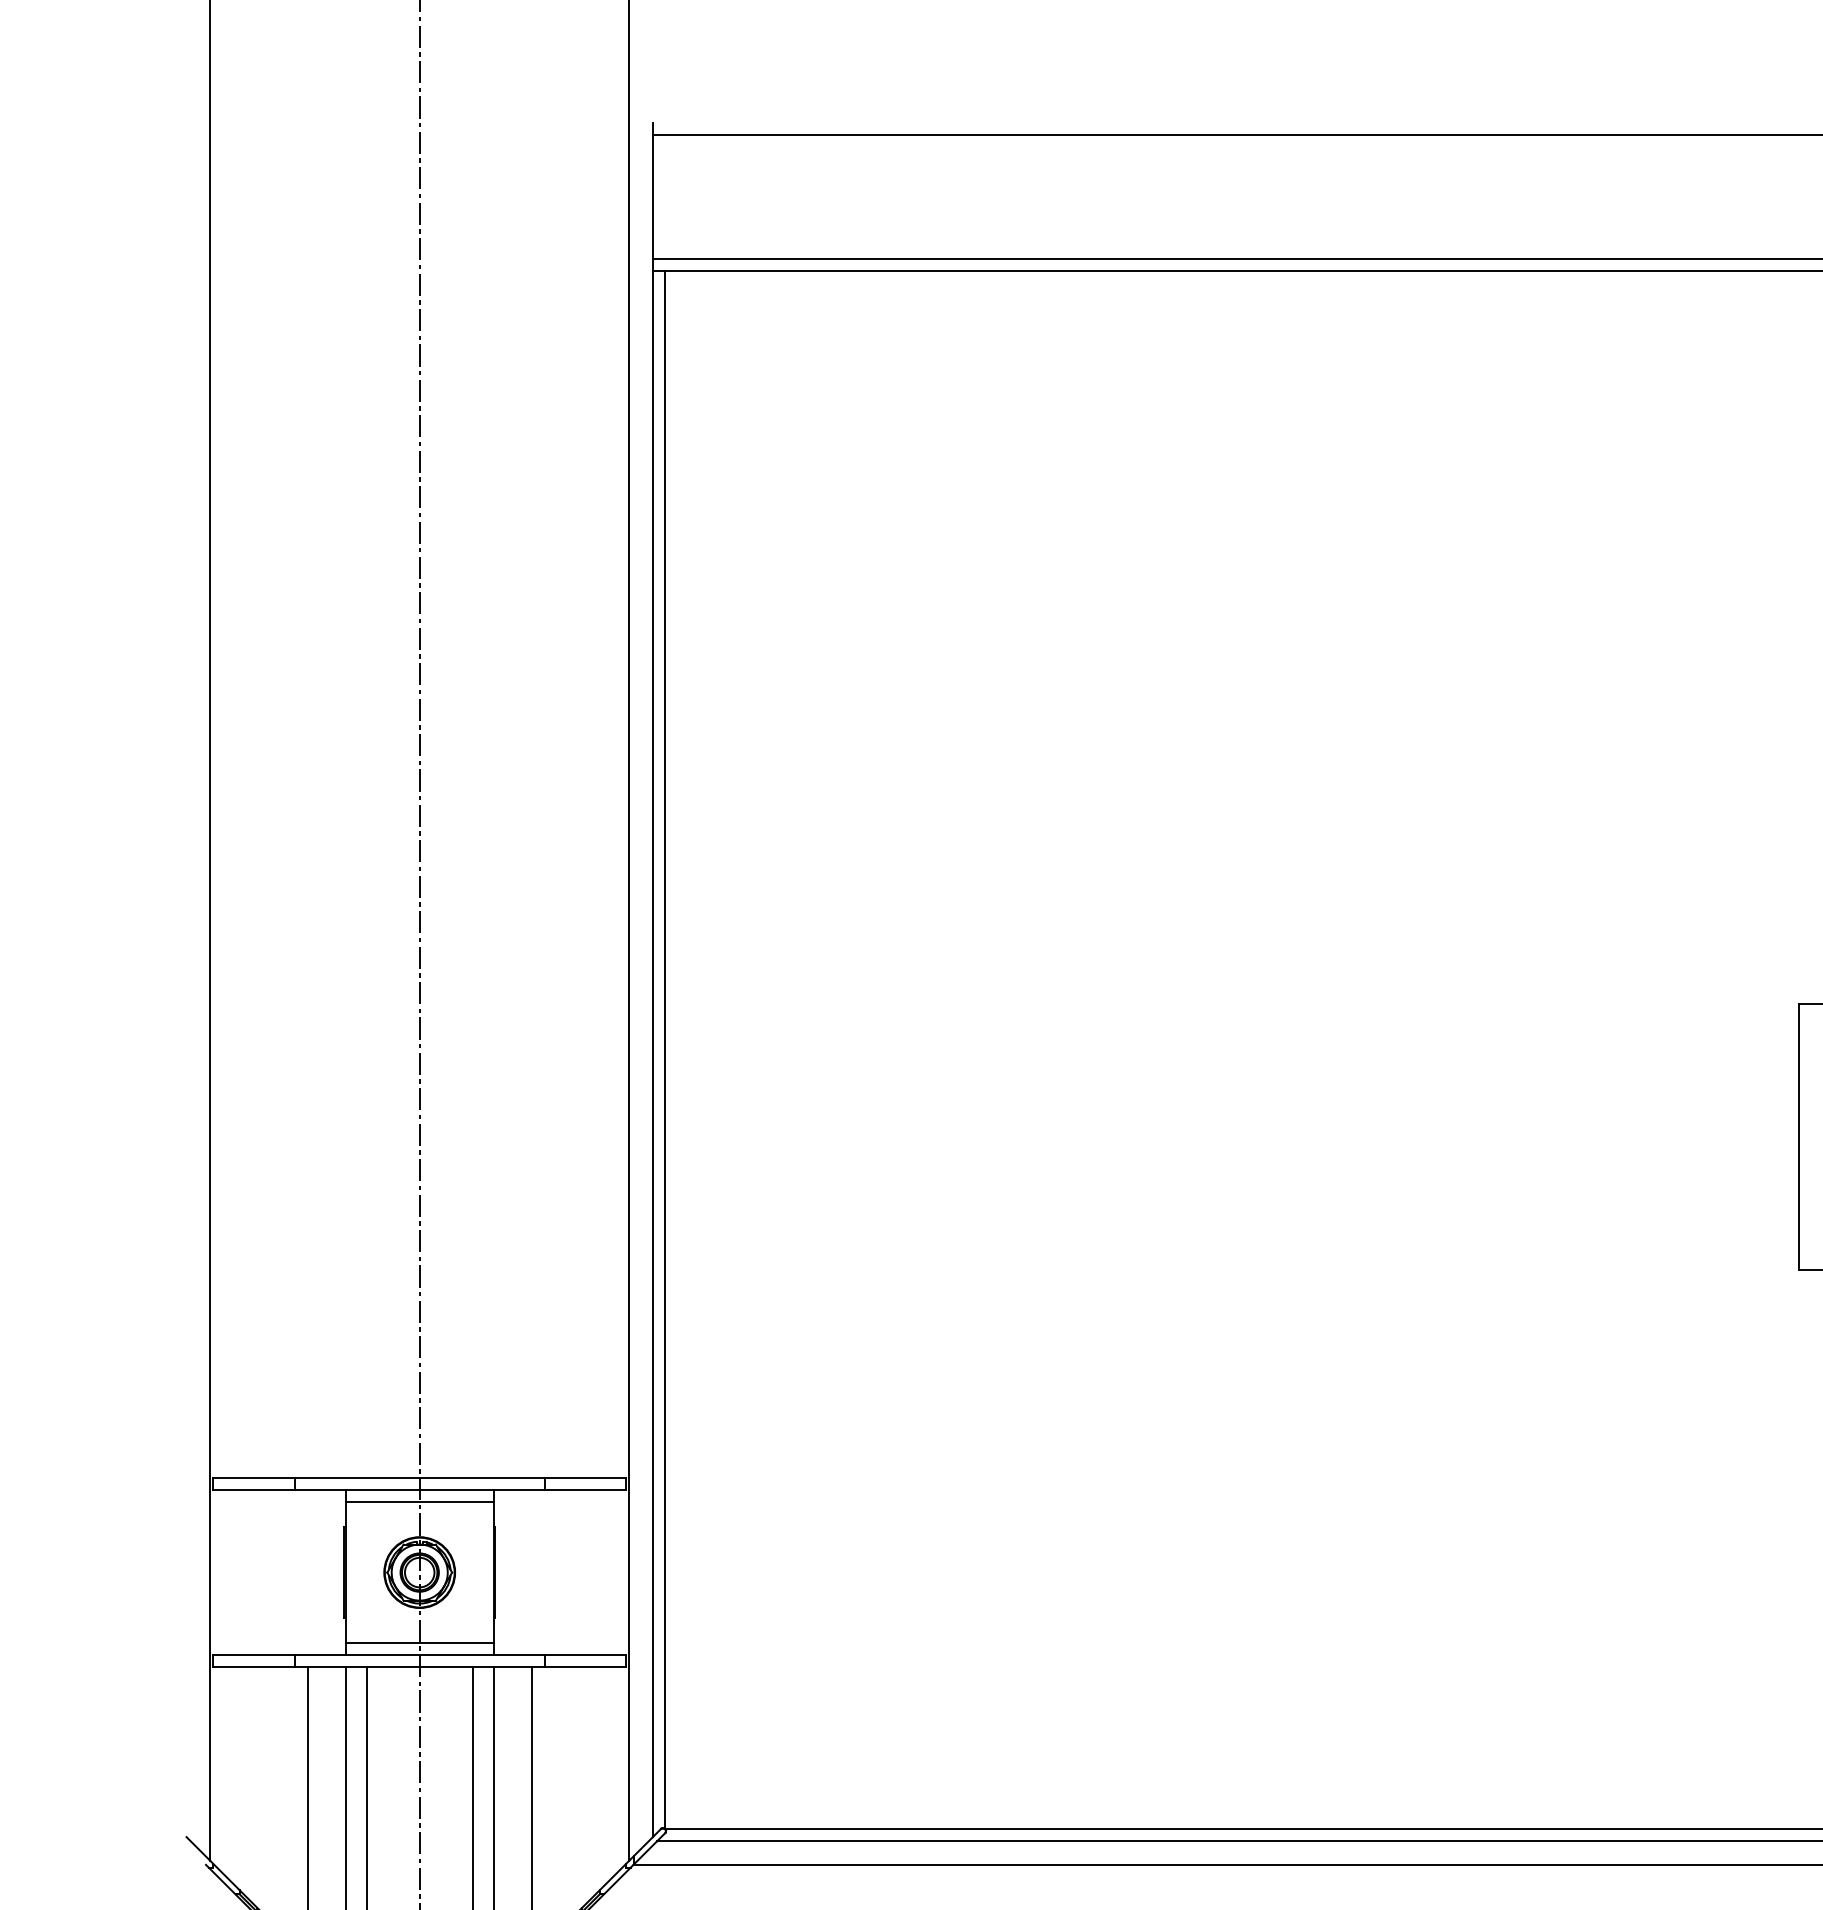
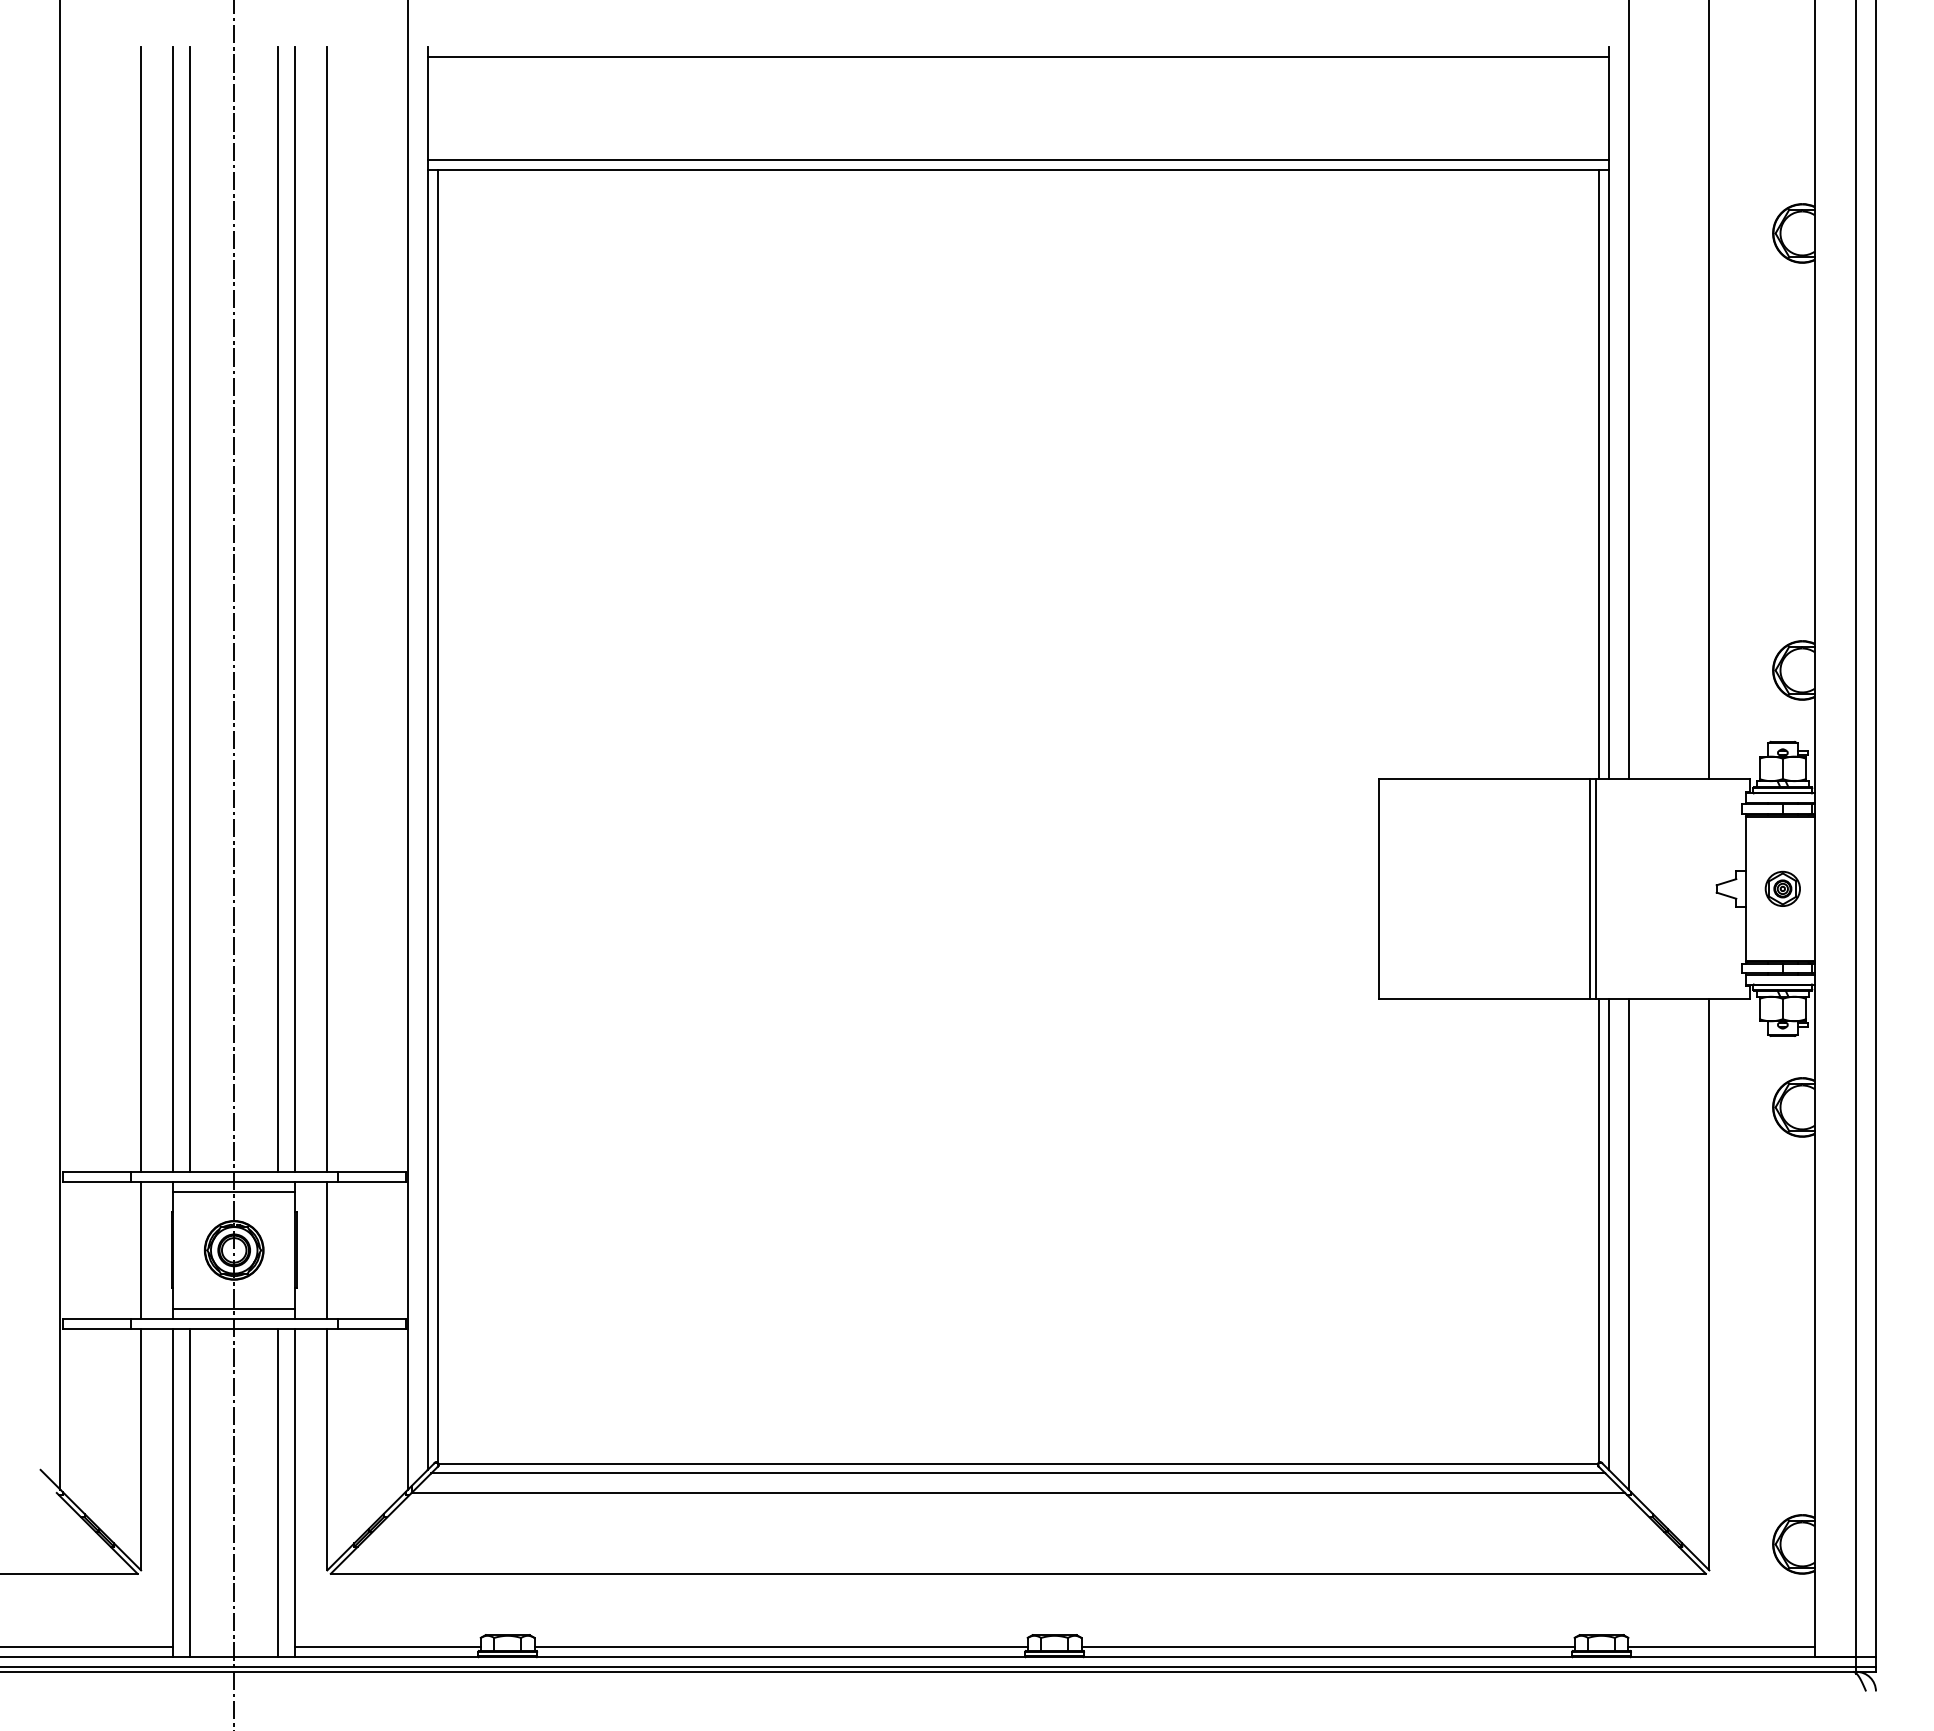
line: (308, 800) -> (141, 609), added
line: (345, 800) -> (172, 609), added
line: (367, 800) -> (190, 609), added
line: (473, 800) -> (278, 609), added
line: (493, 800) -> (295, 609), added
line: (532, 800) -> (327, 609), added
line: (308, 1571) -> (141, 1249), added
line: (532, 1571) -> (327, 1249), added

